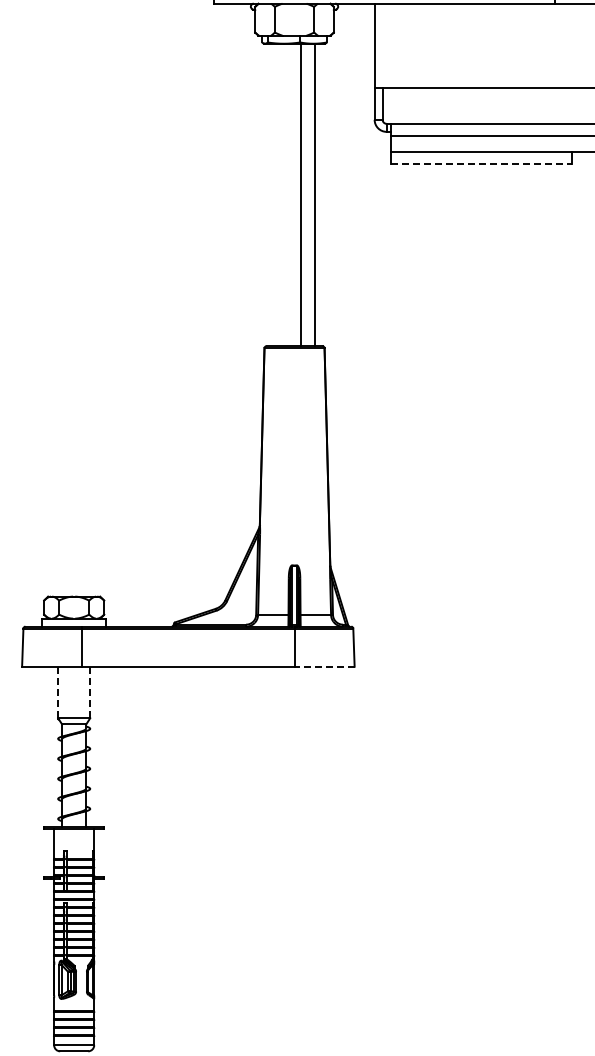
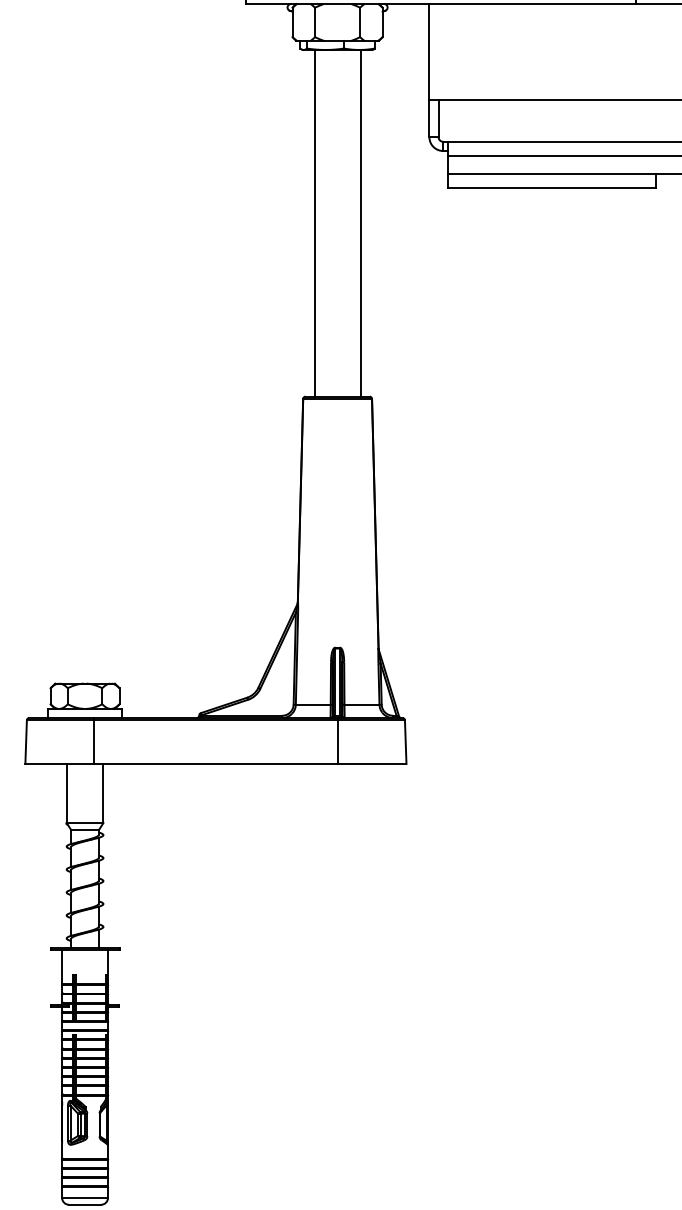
line: (481, 163) -> (551, 187), dashed -> solid
line: (300, 194) -> (314, 222), moved
line: (324, 666) -> (371, 763), dashed -> solid
line: (58, 692) -> (67, 793), dashed -> solid
line: (90, 692) -> (103, 793), dashed -> solid

